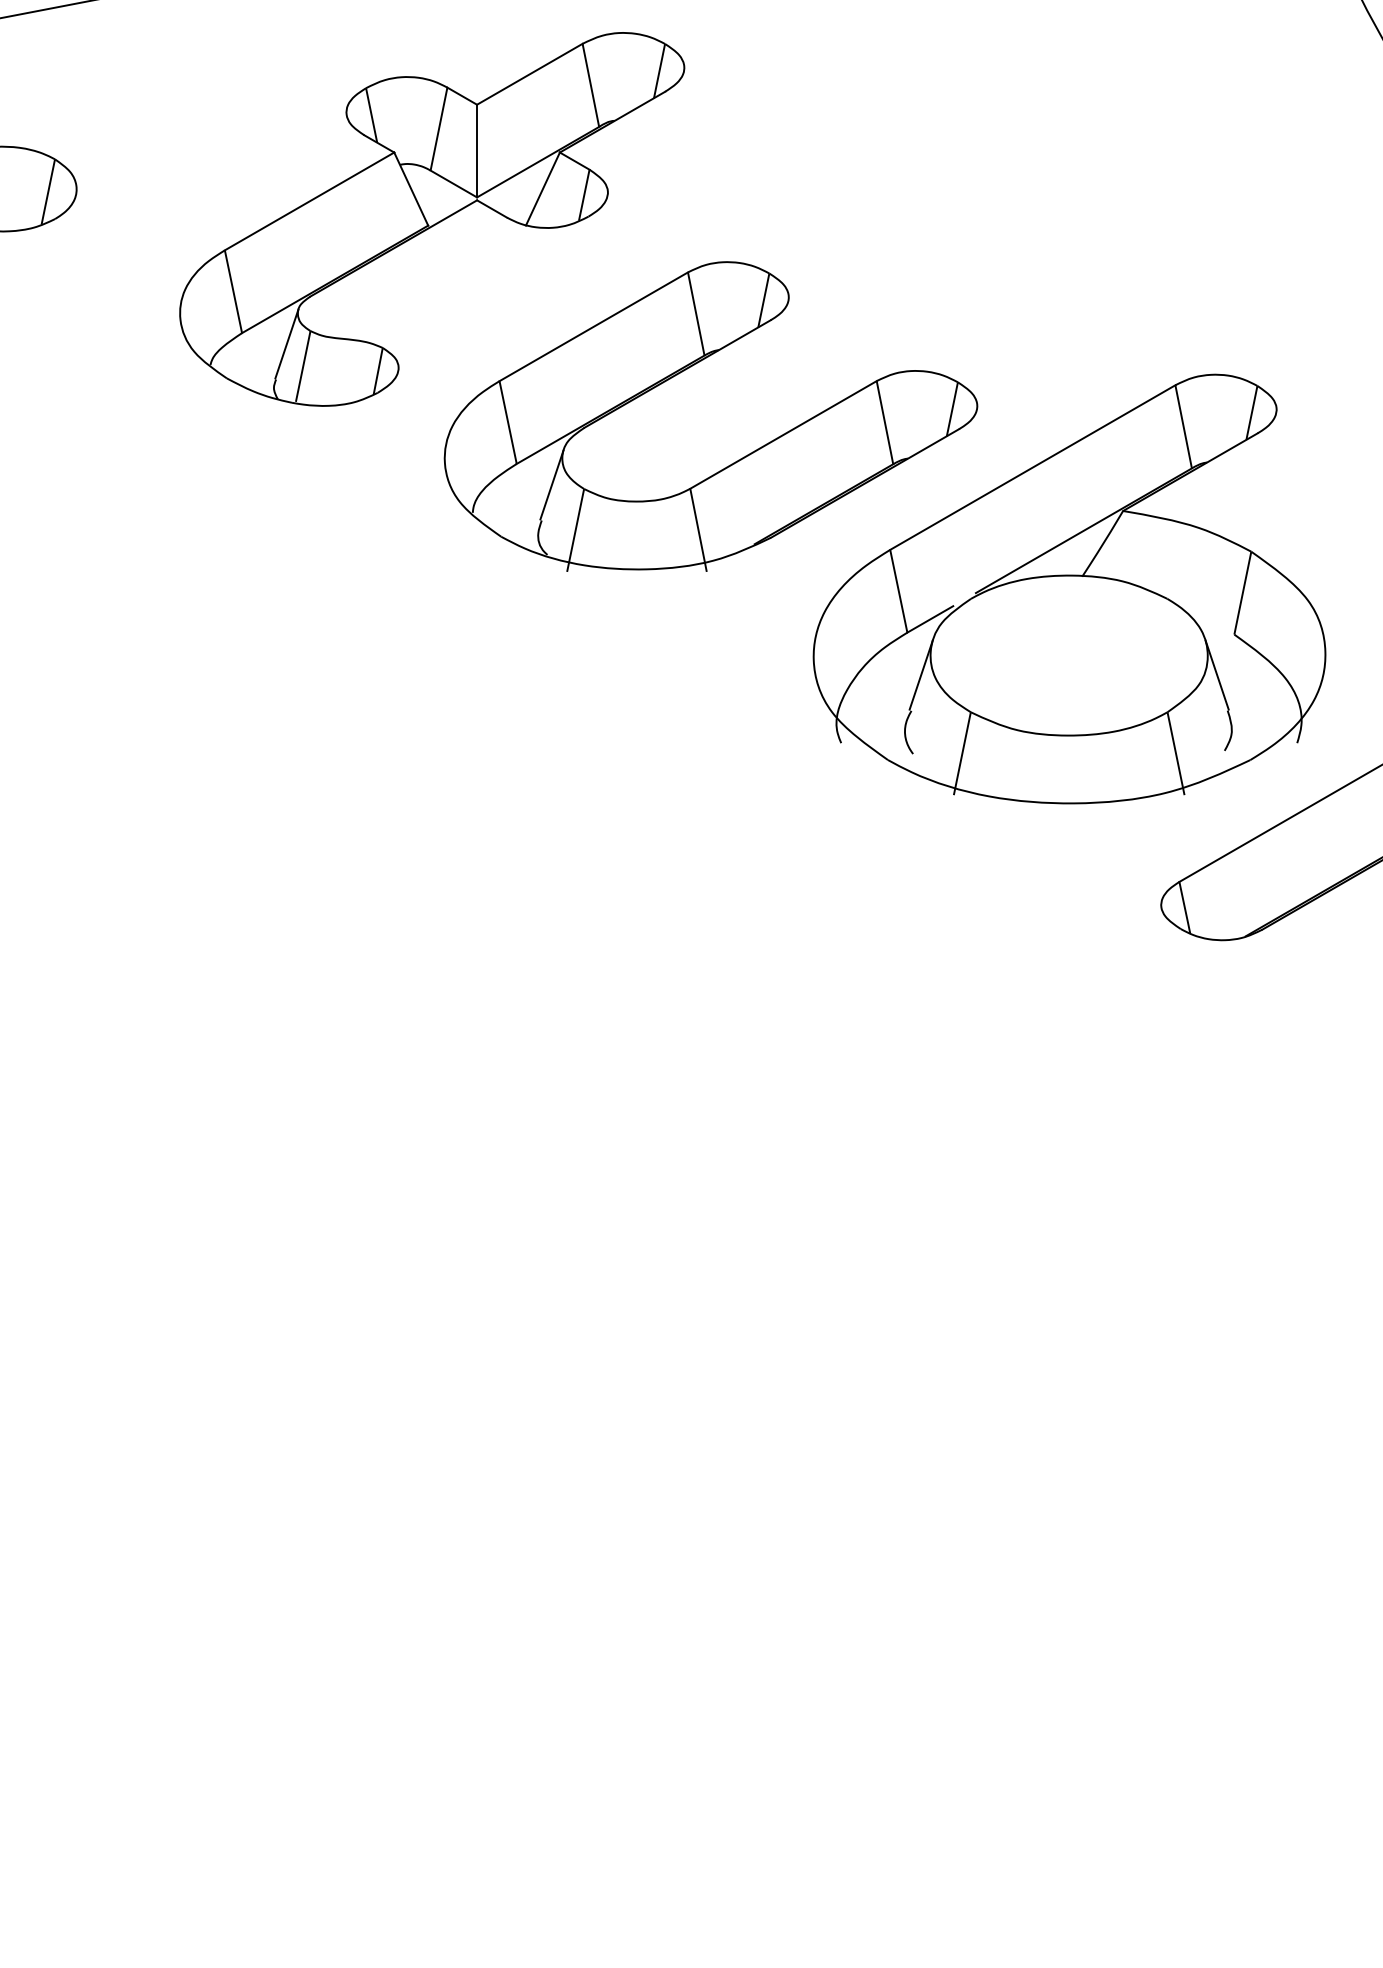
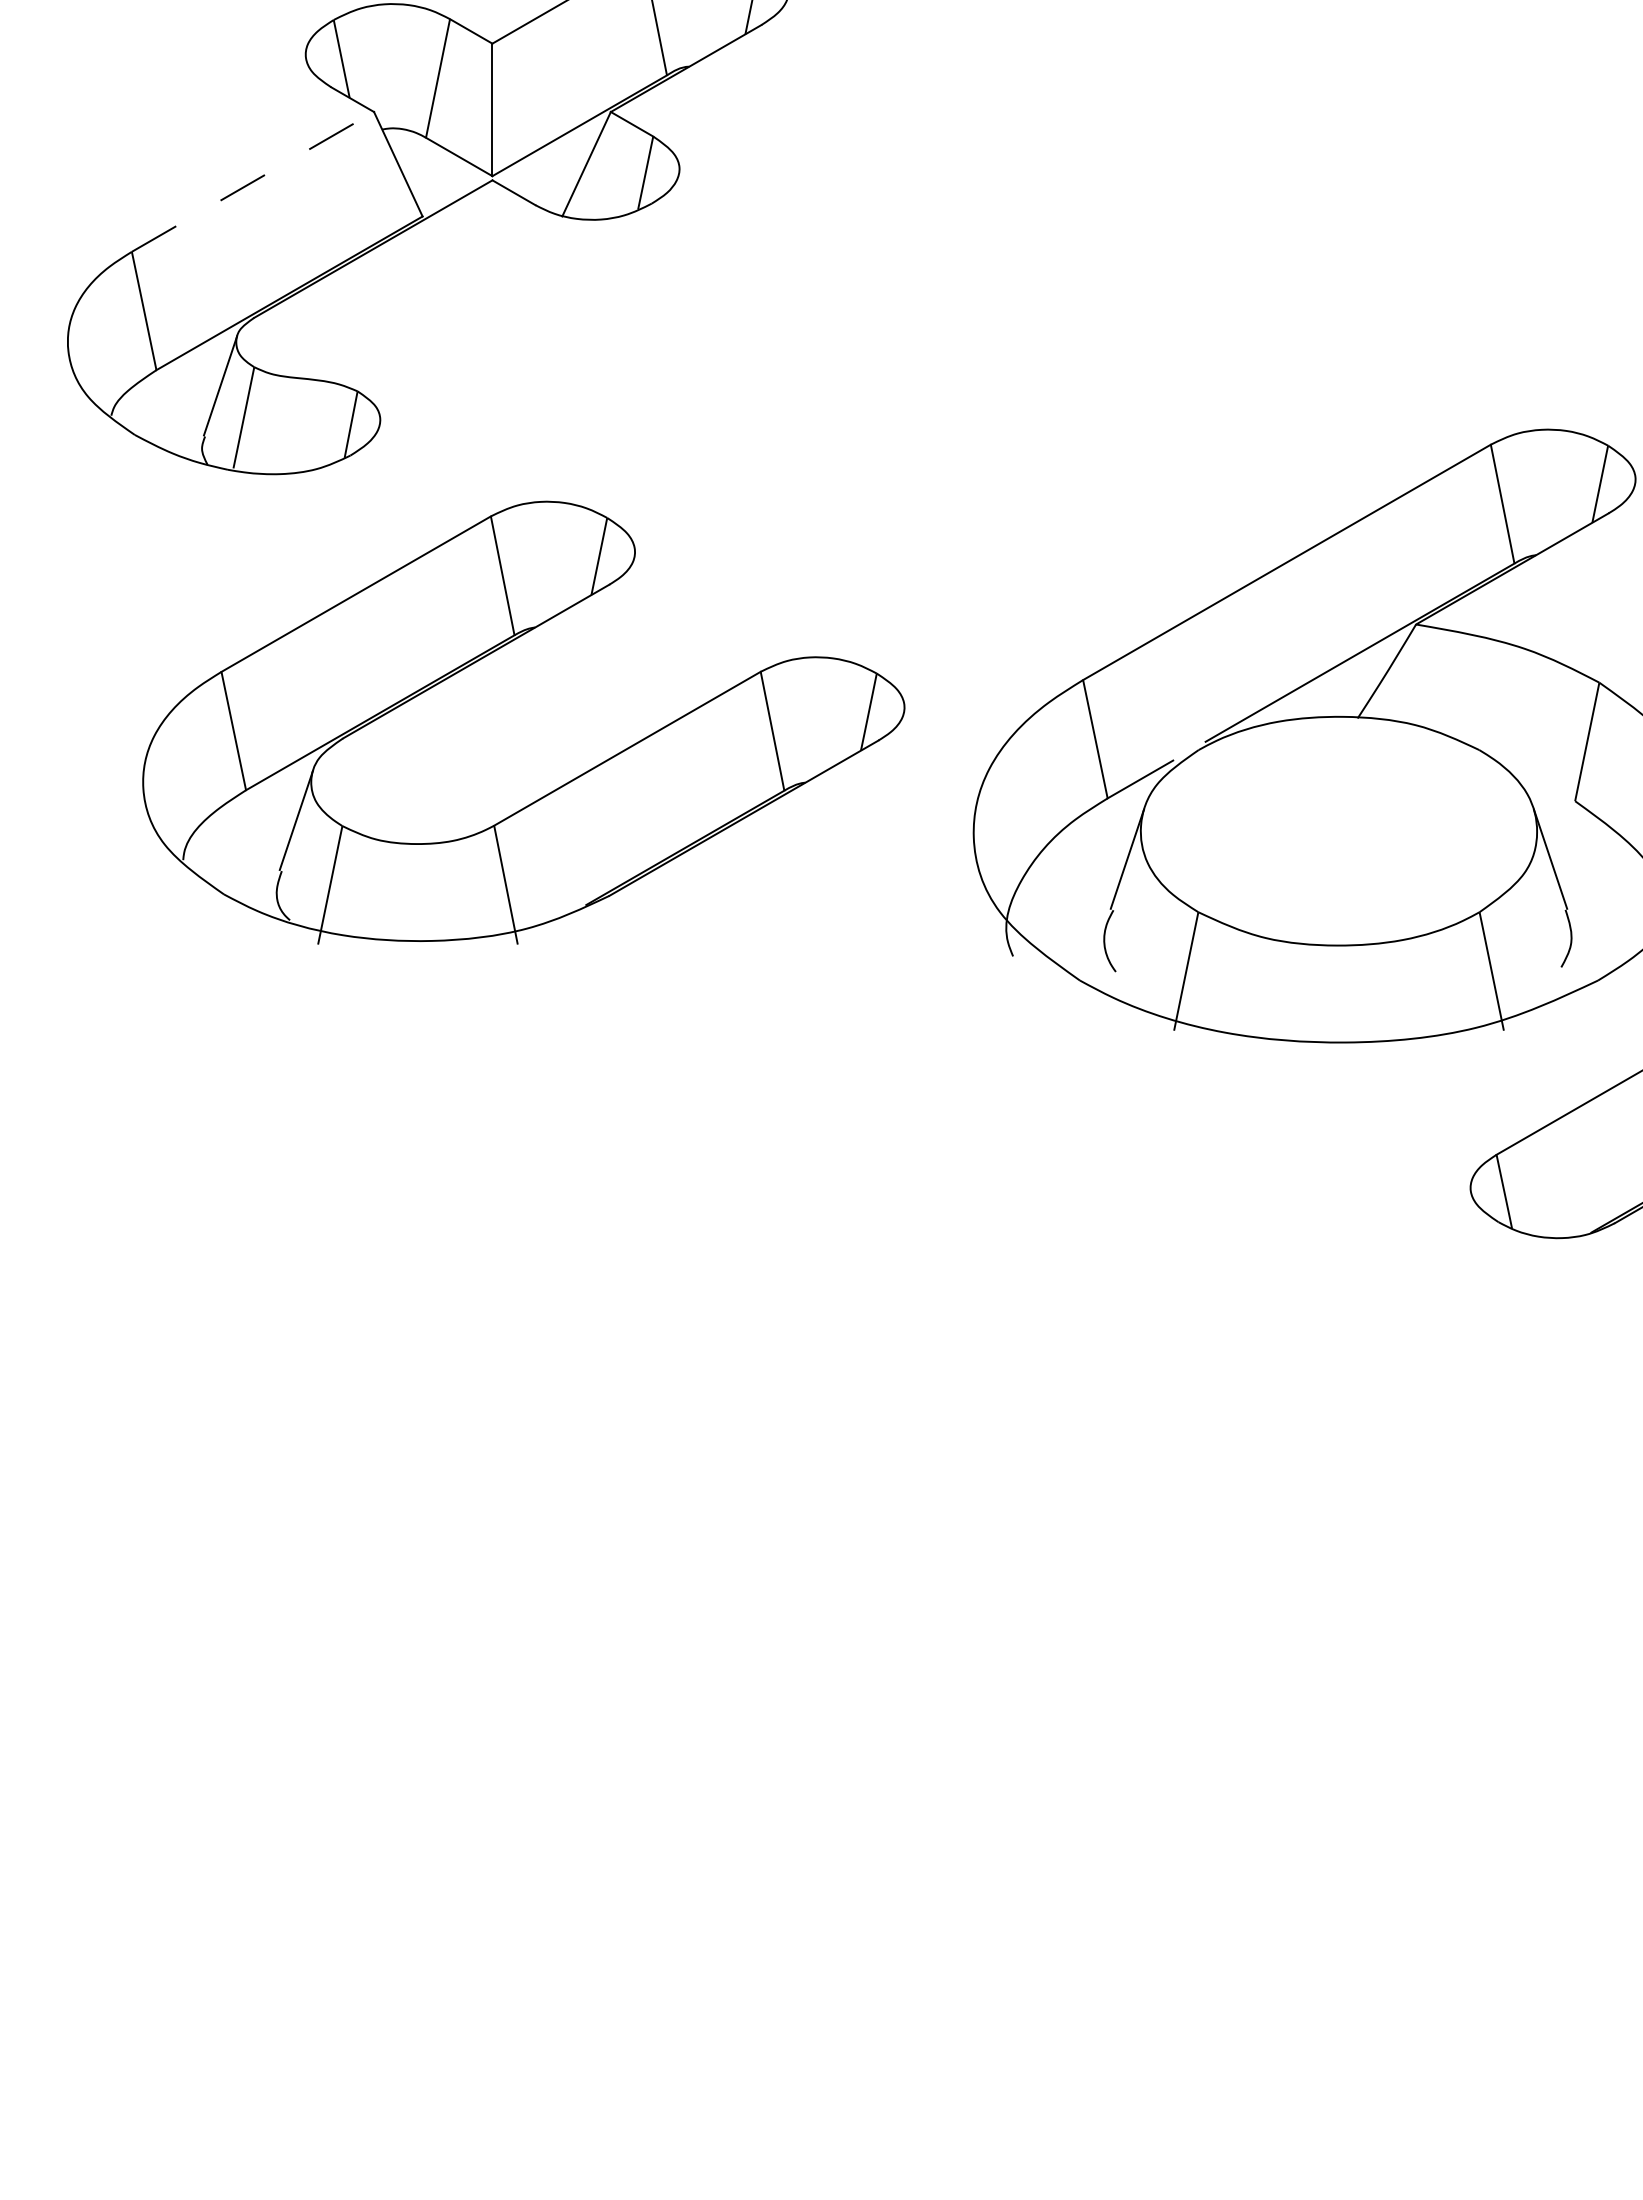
line: (309, 201) -> (252, 181), solid -> dashed
part: (738, 459) -> (563, 783), moved

